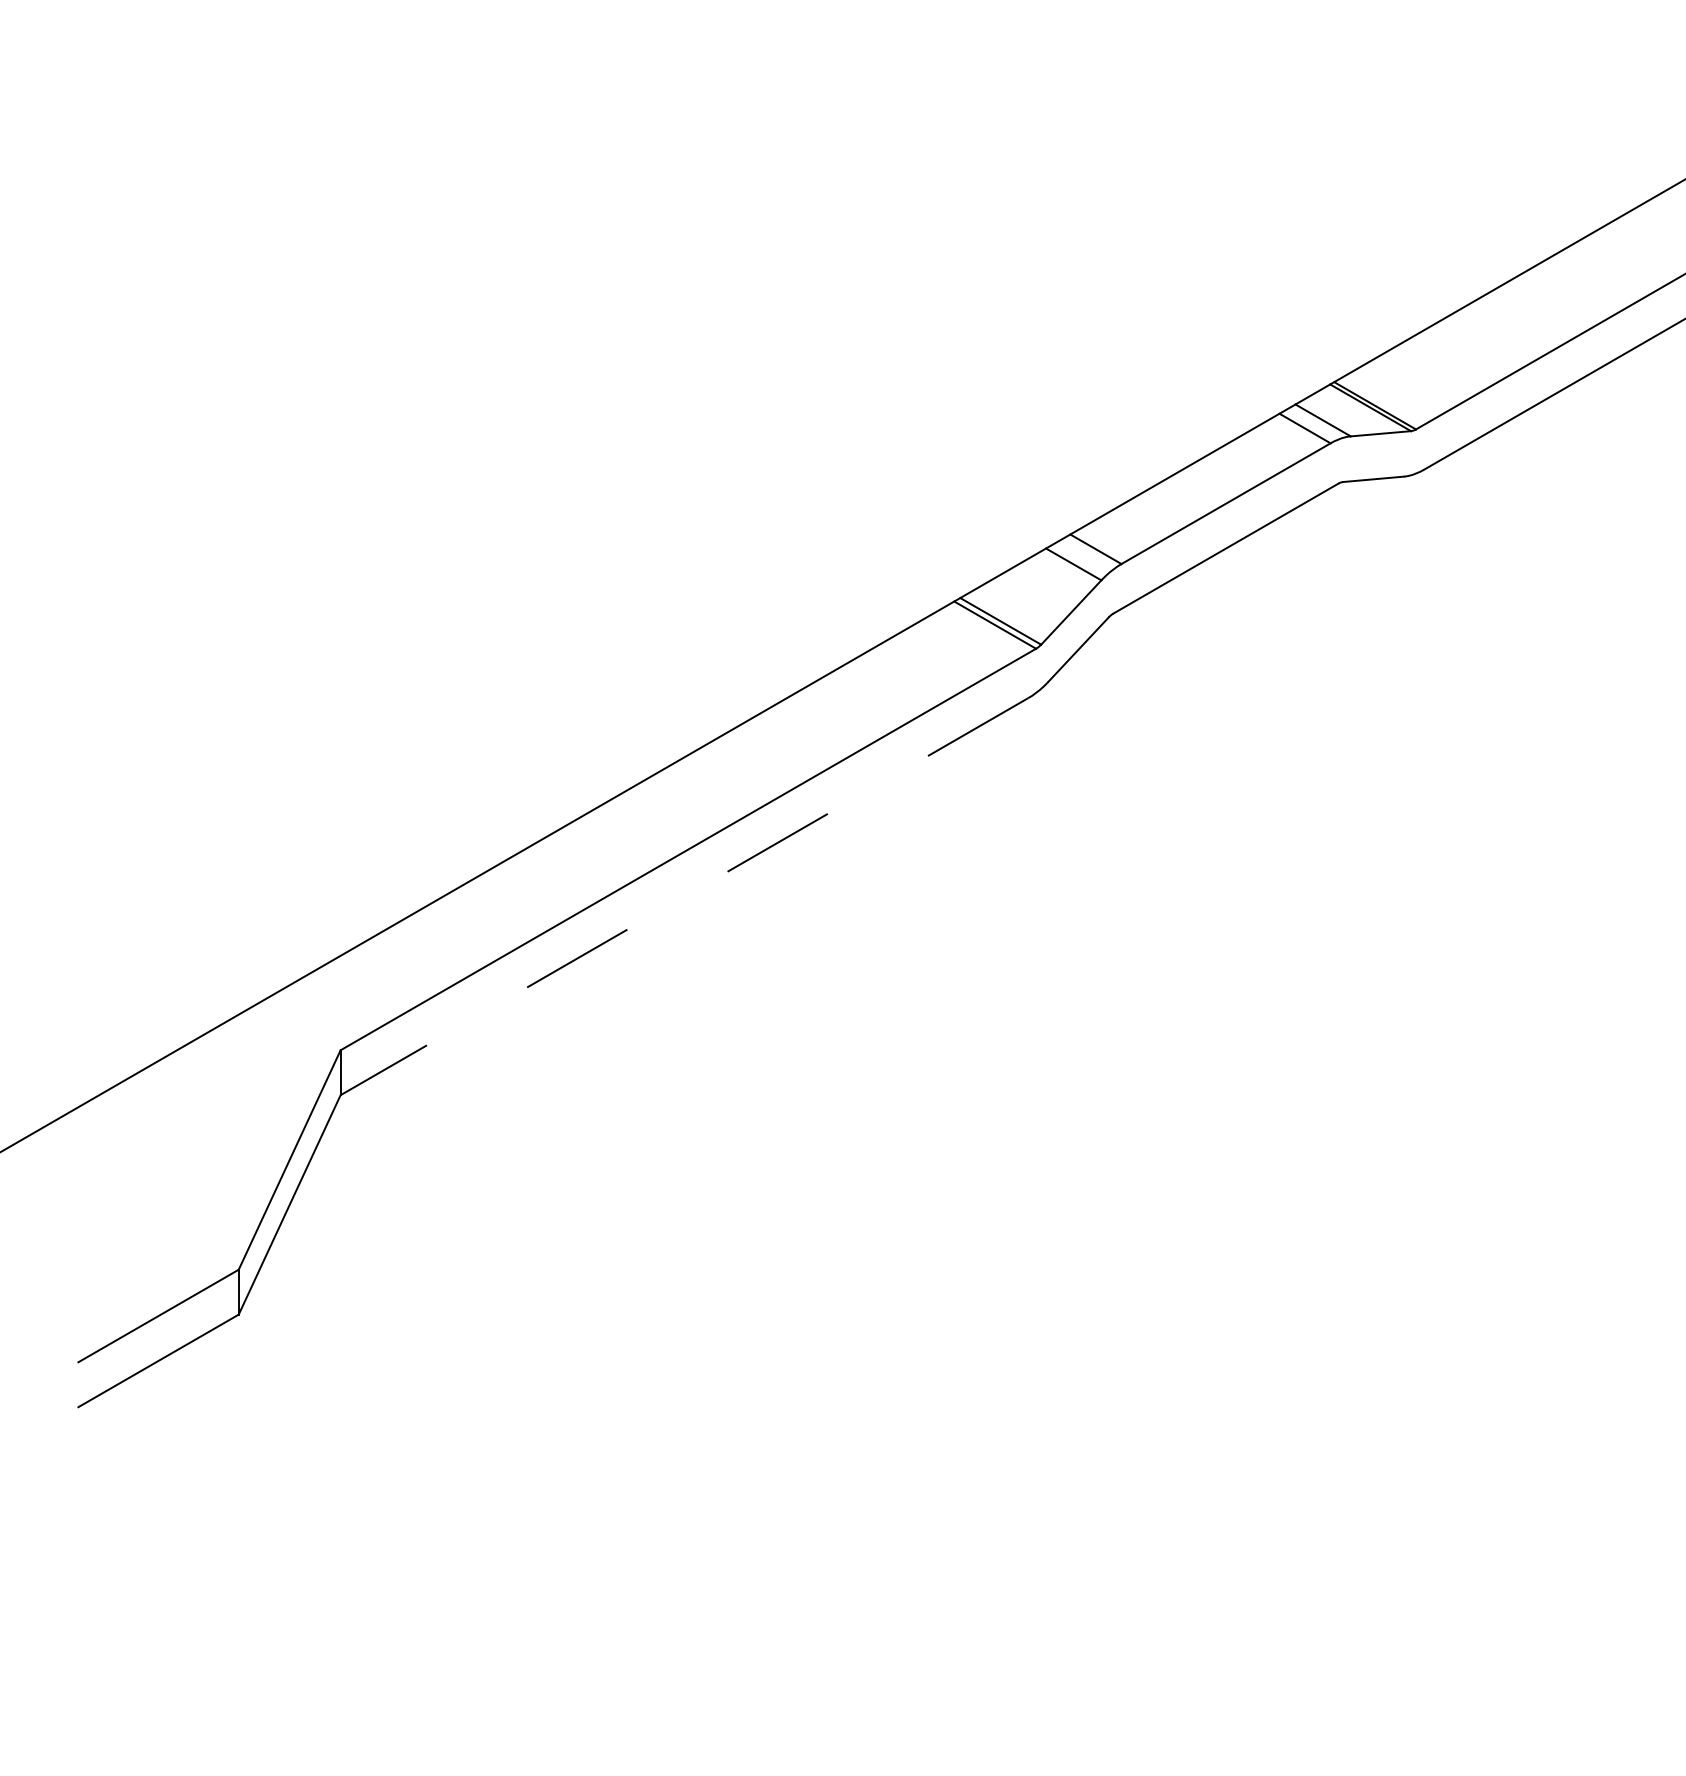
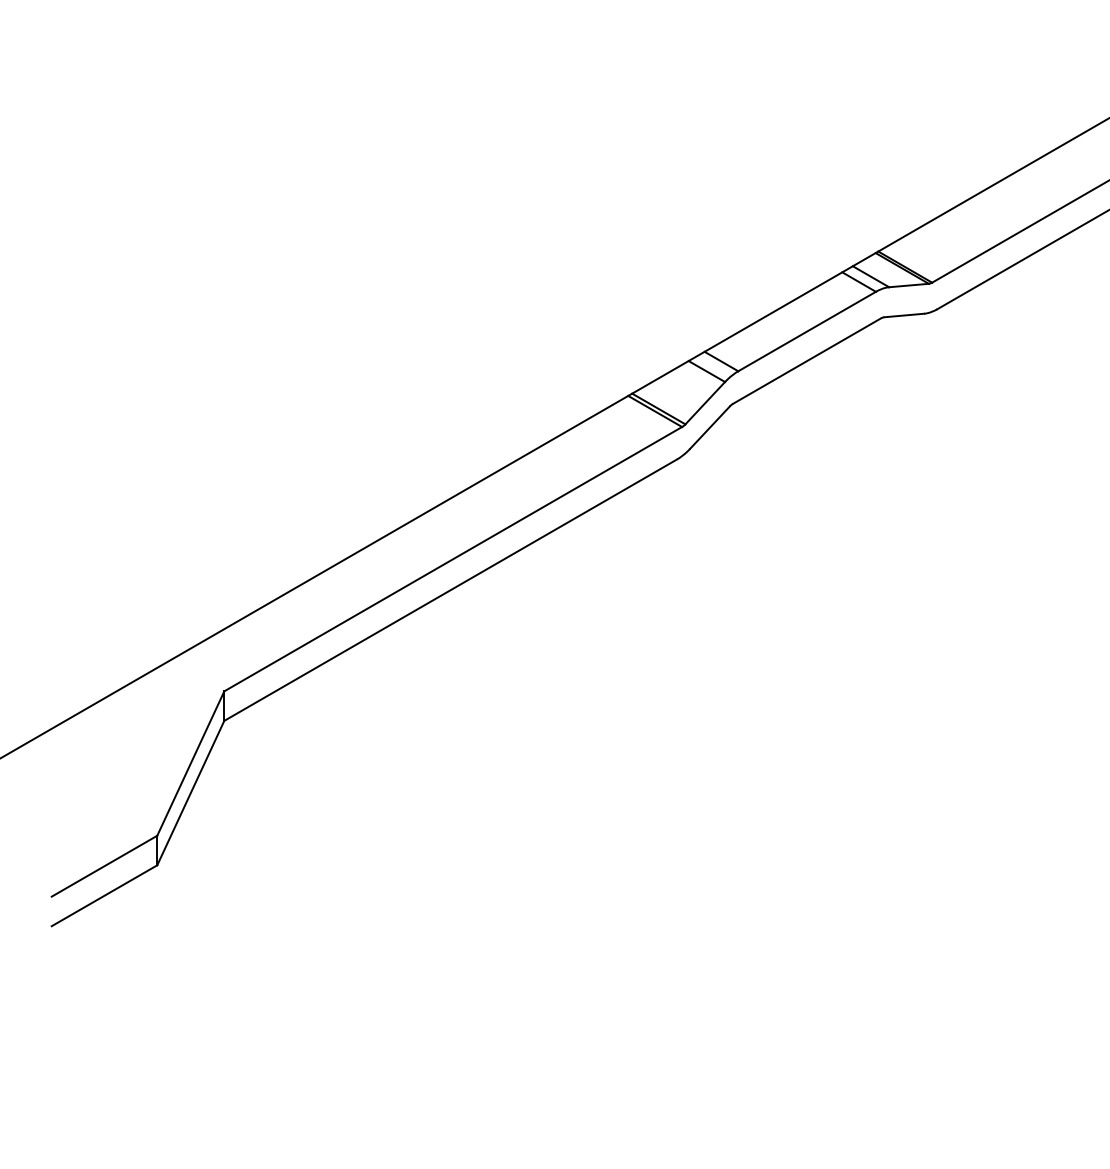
line: (684, 897) -> (450, 590), dashed -> solid

